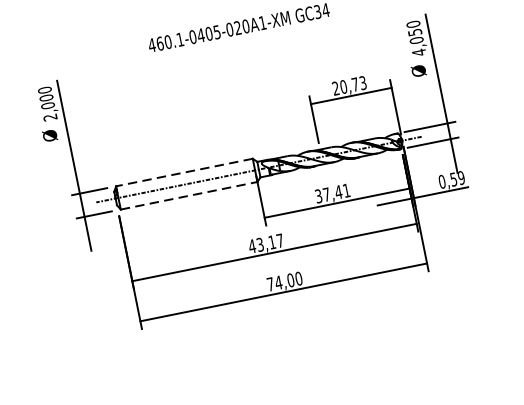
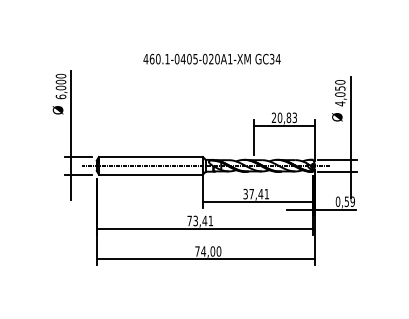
text: (354, 84) -> (288, 117), 20,73 -> 20,83
text: (49, 117) -> (60, 96), 2,000 -> 6,000
line: (183, 172) -> (150, 156), dashed -> solid
line: (189, 195) -> (151, 174), dashed -> solid
text: (266, 242) -> (200, 220), 43,17 -> 73,41

